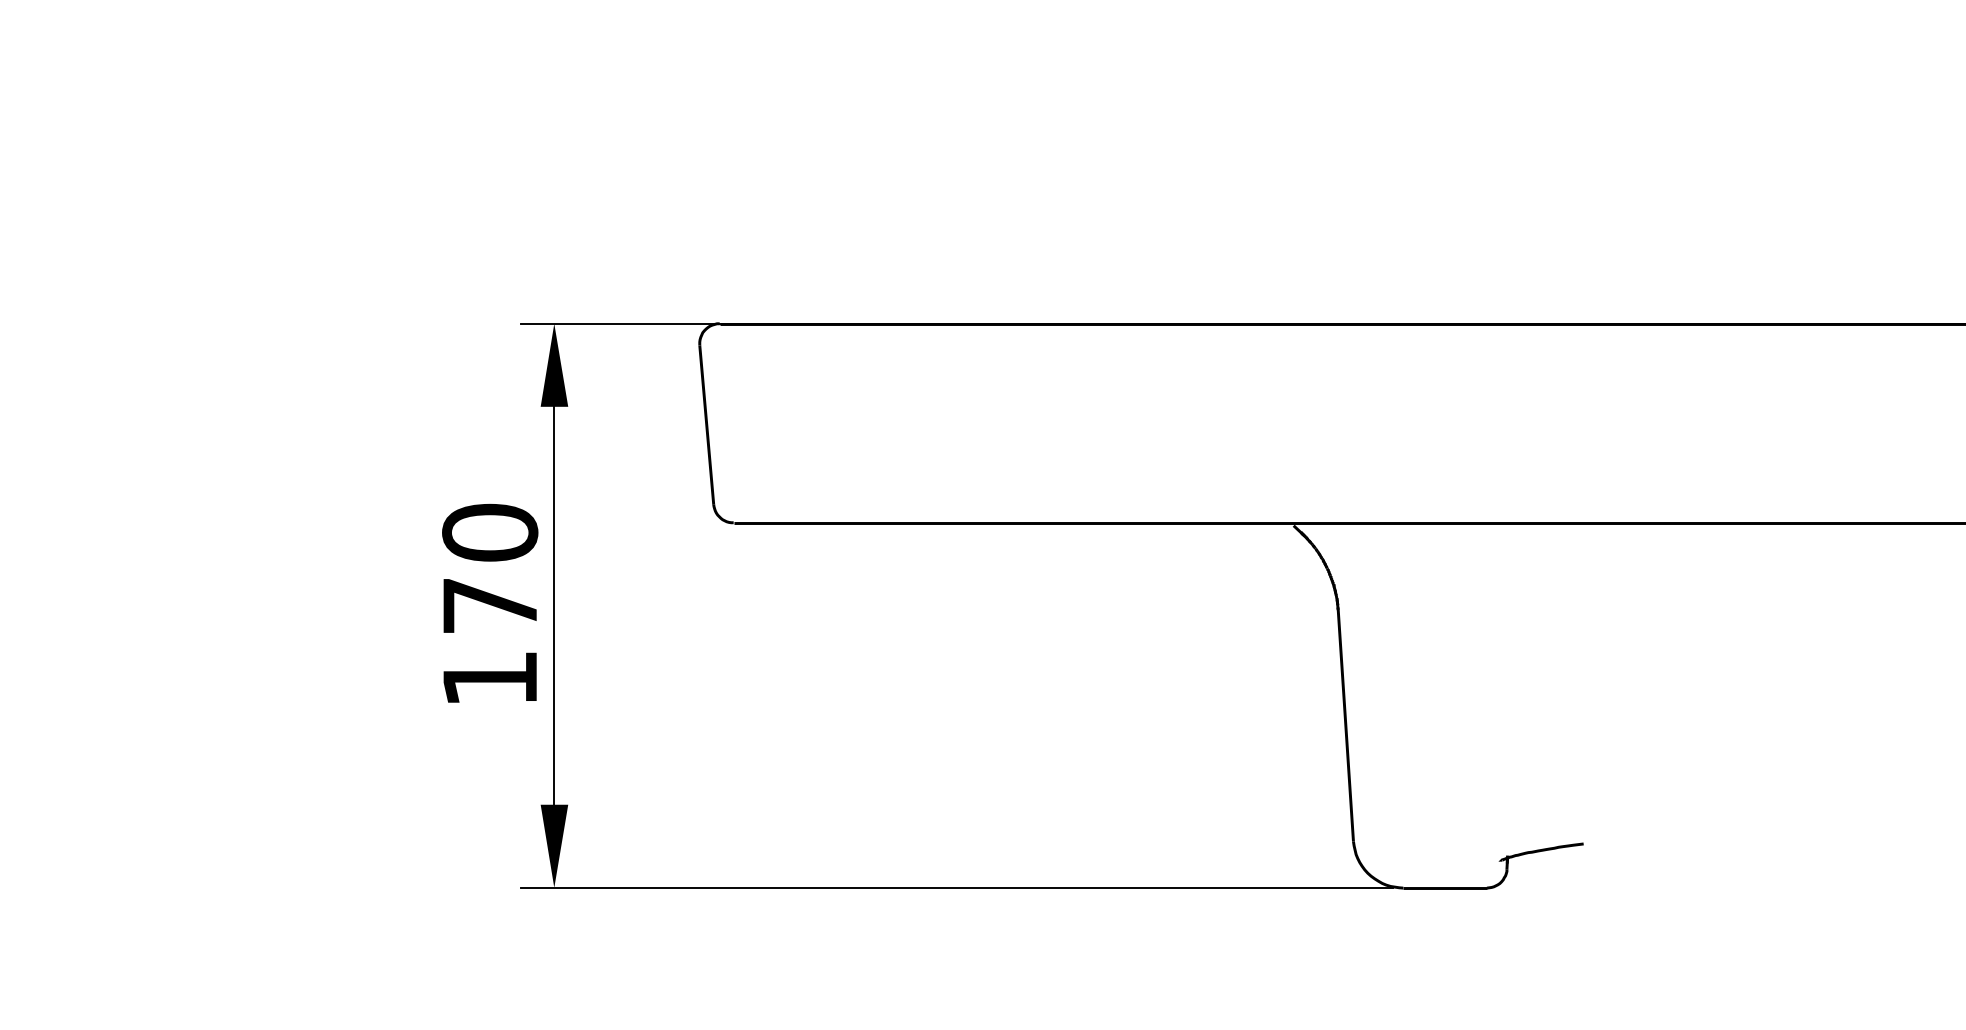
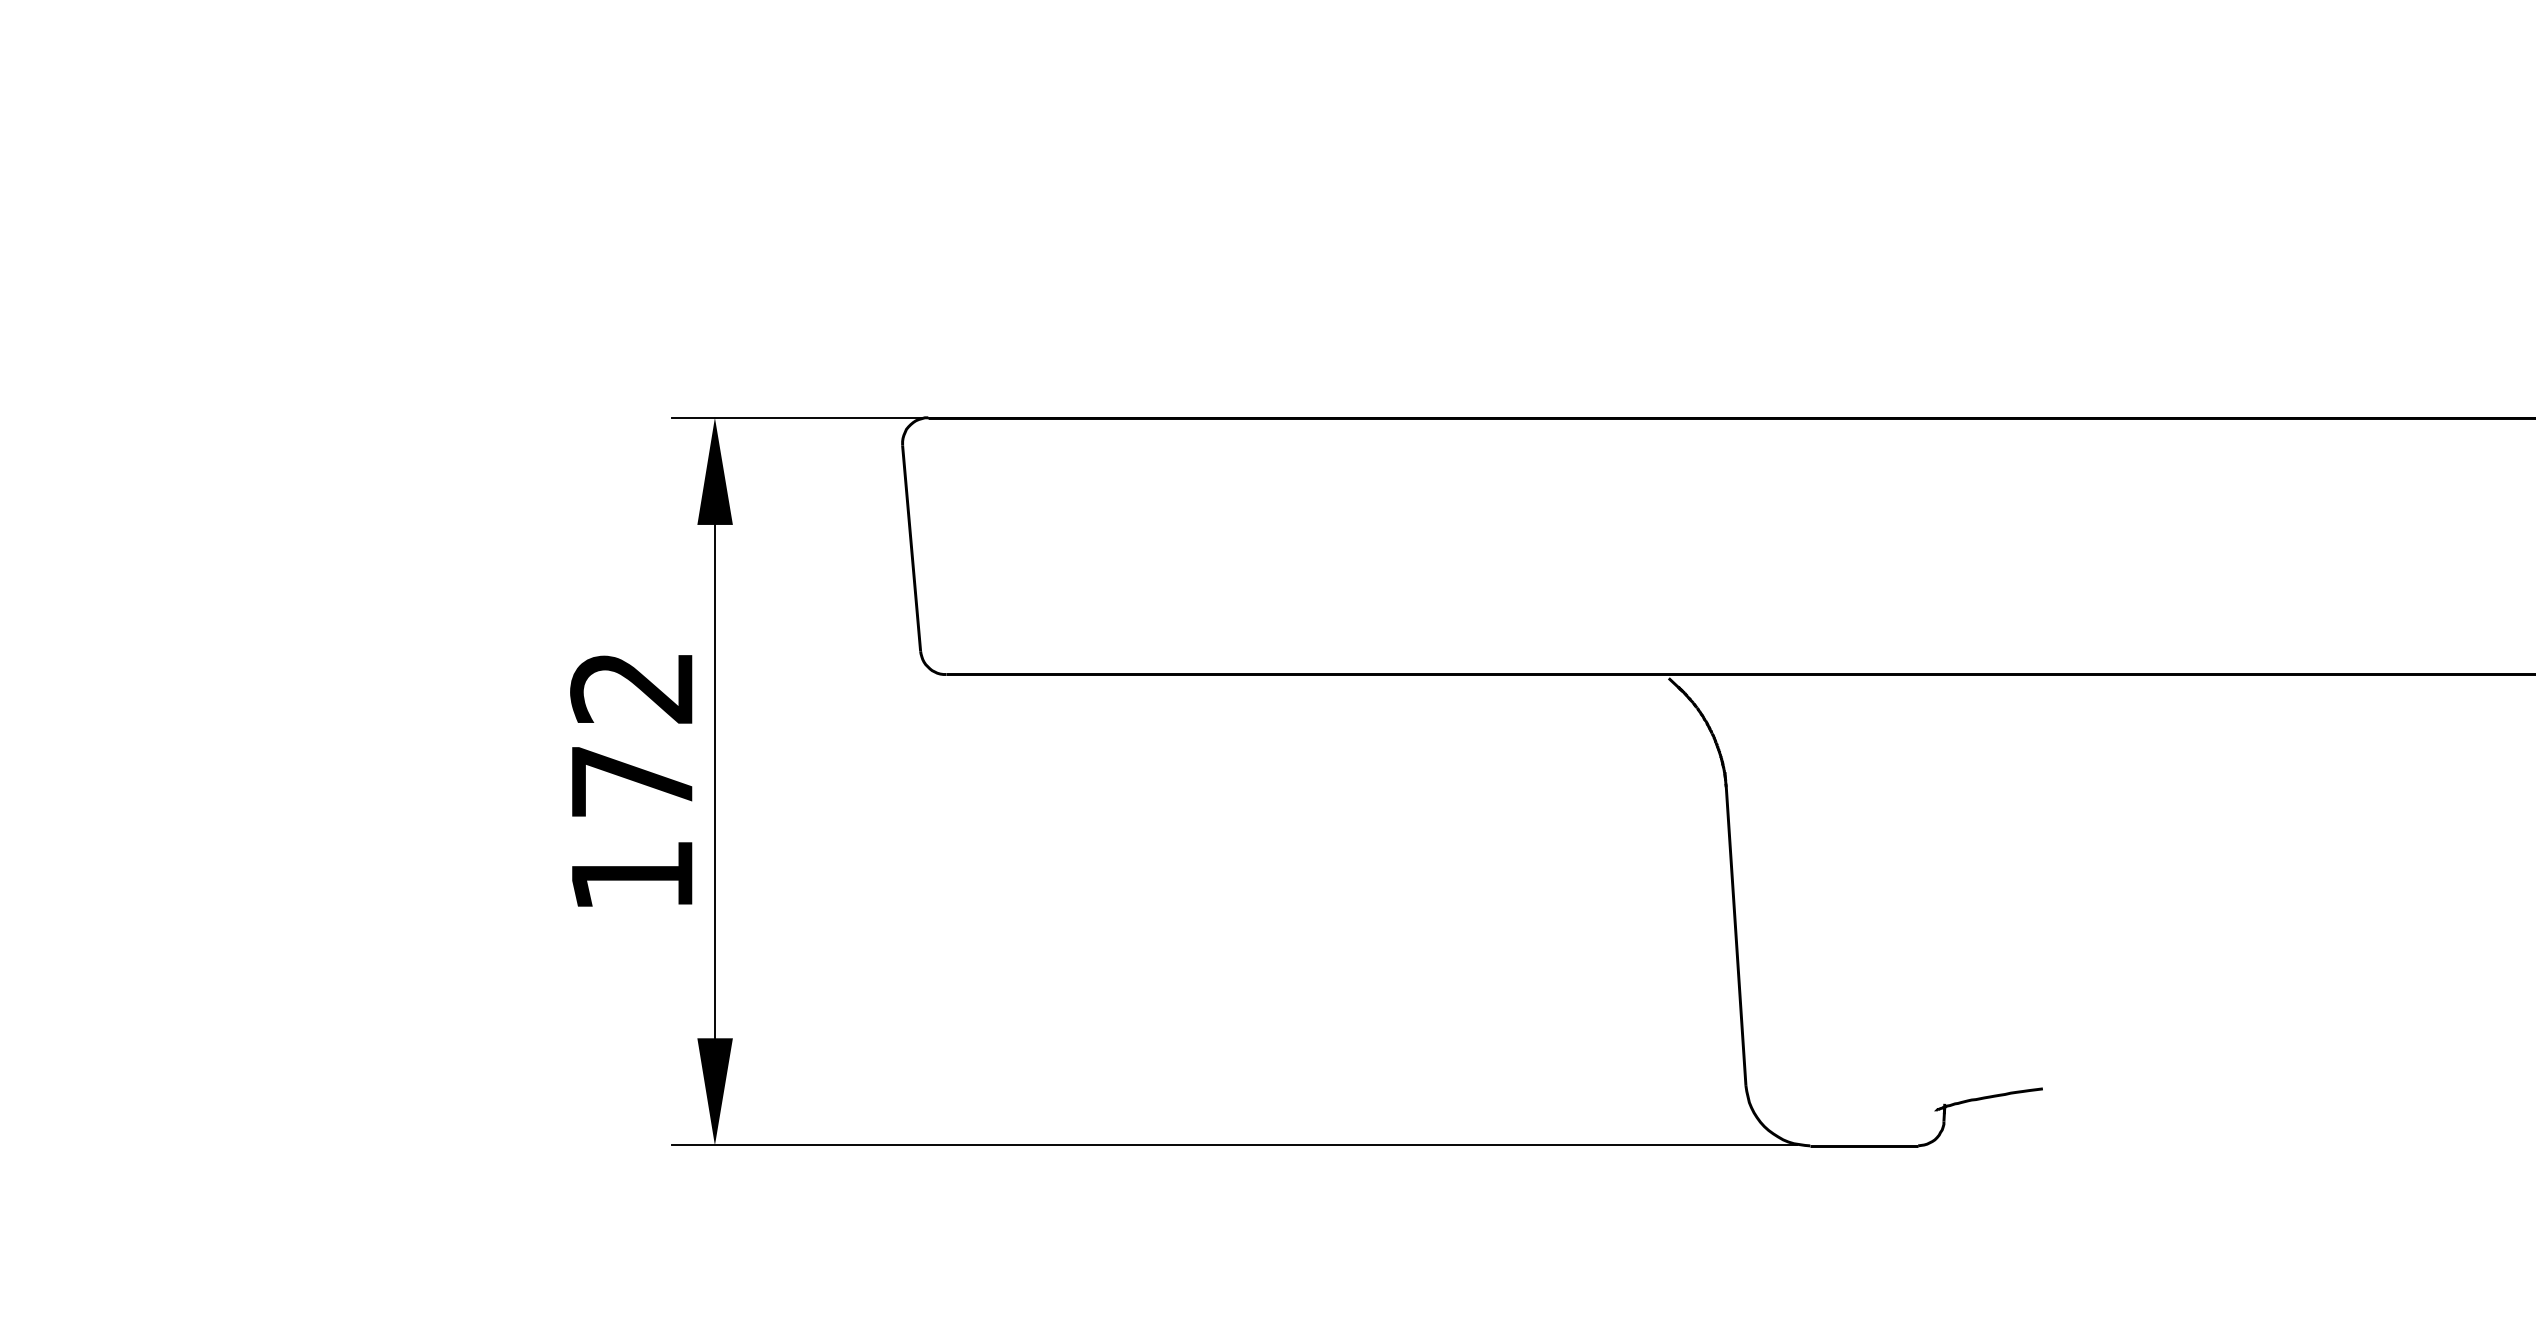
text: (490, 532) -> (632, 687), 170 -> 172

